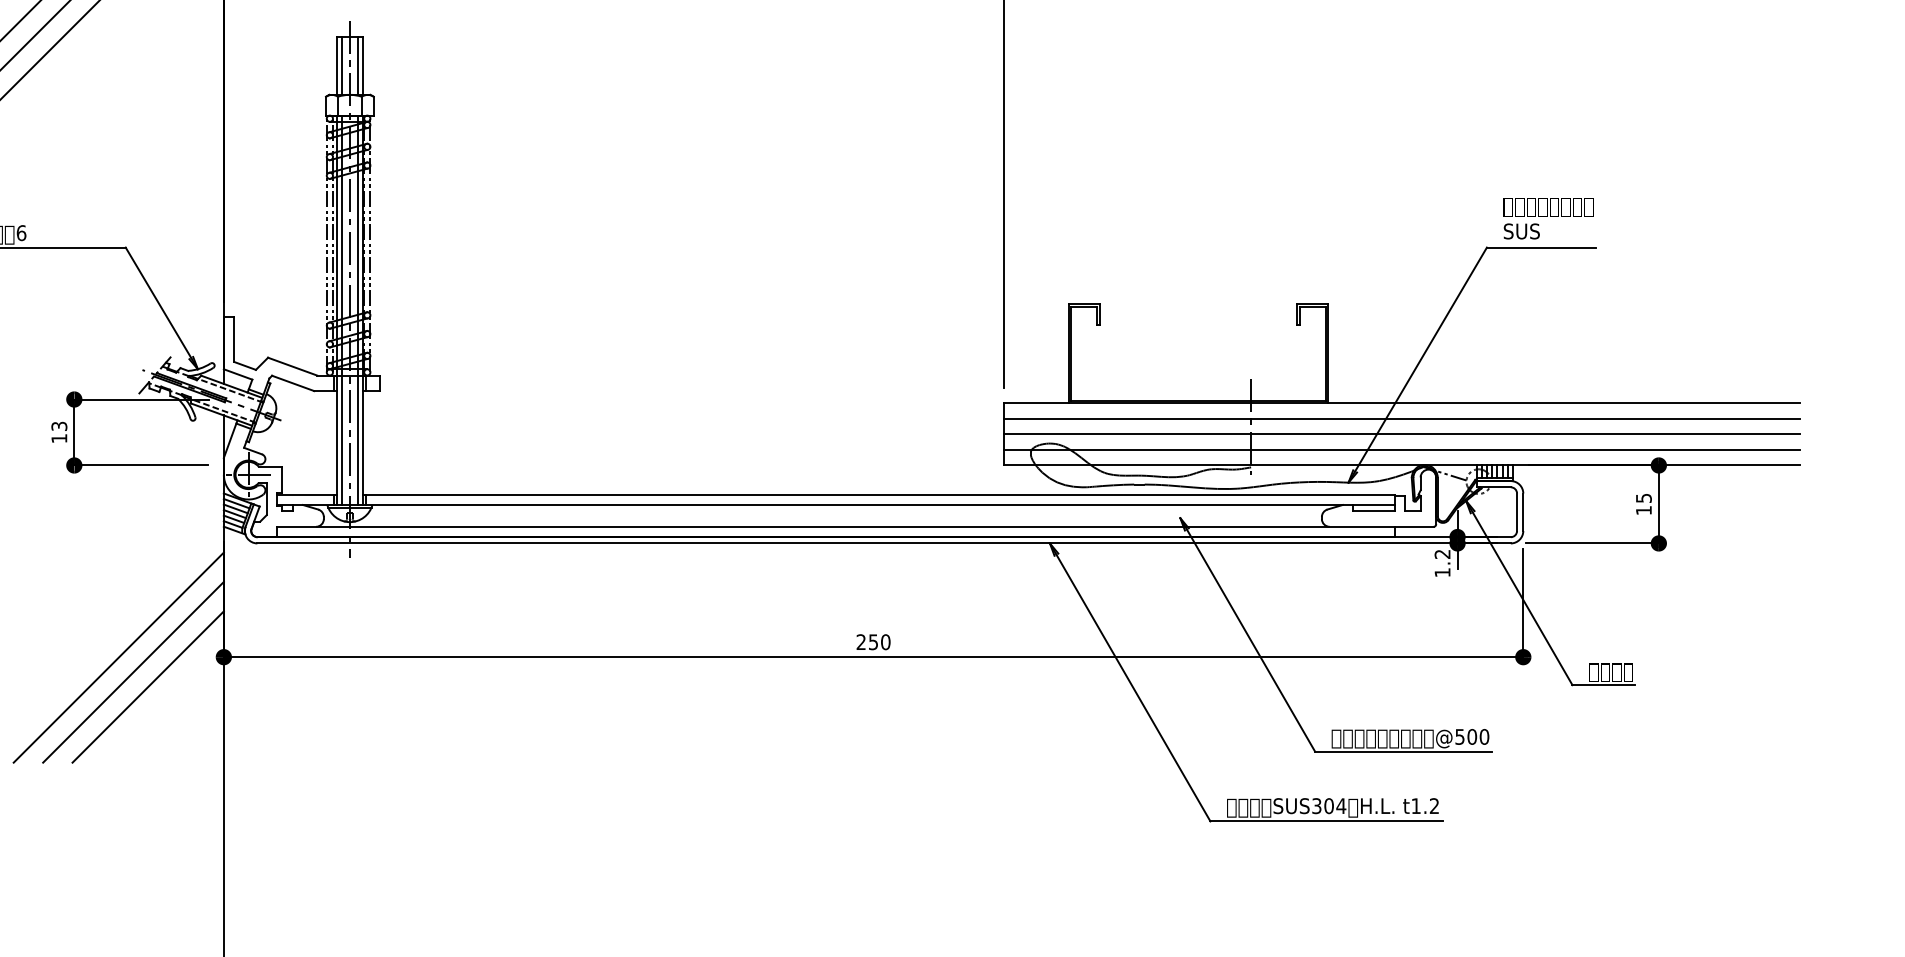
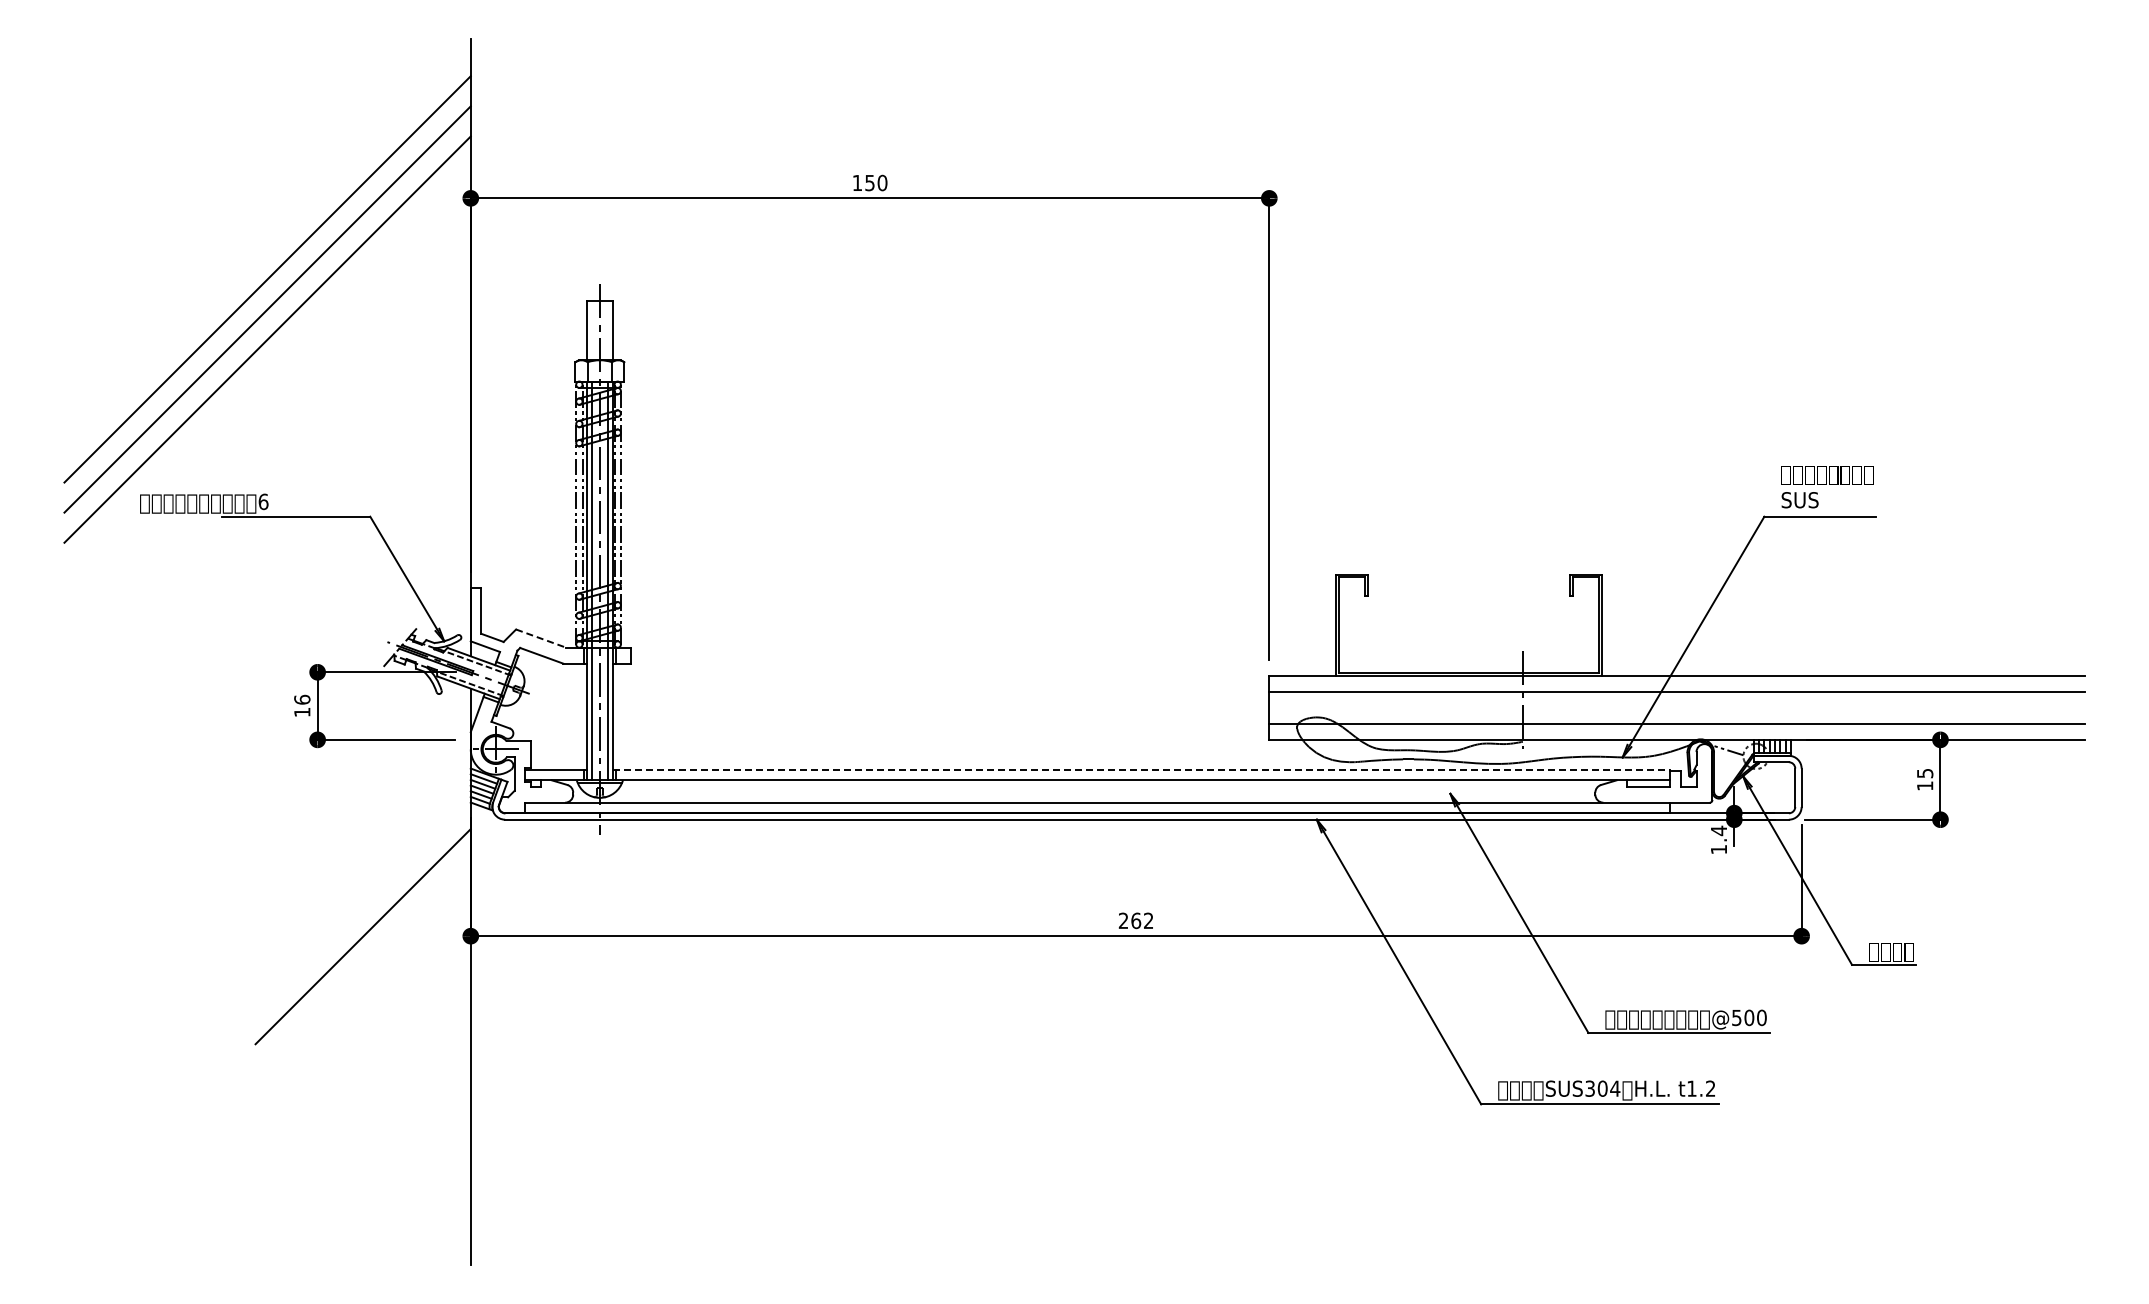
line: (341, 65) -> (591, 330), removed
line: (357, 65) -> (607, 330), removed
line: (292, 366) -> (541, 638), solid -> dashed
text: (59, 426) -> (302, 699), 13 -> 16
line: (1401, 433) -> (1676, 707), removed
line: (879, 494) -> (1142, 769), solid -> dashed
text: (1442, 553) -> (1718, 830), 1.2 -> 1.4
text: (879, 641) -> (1142, 920), 250 -> 262
line: (132, 672) -> (377, 951), removed
line: (147, 686) -> (392, 966), removed

